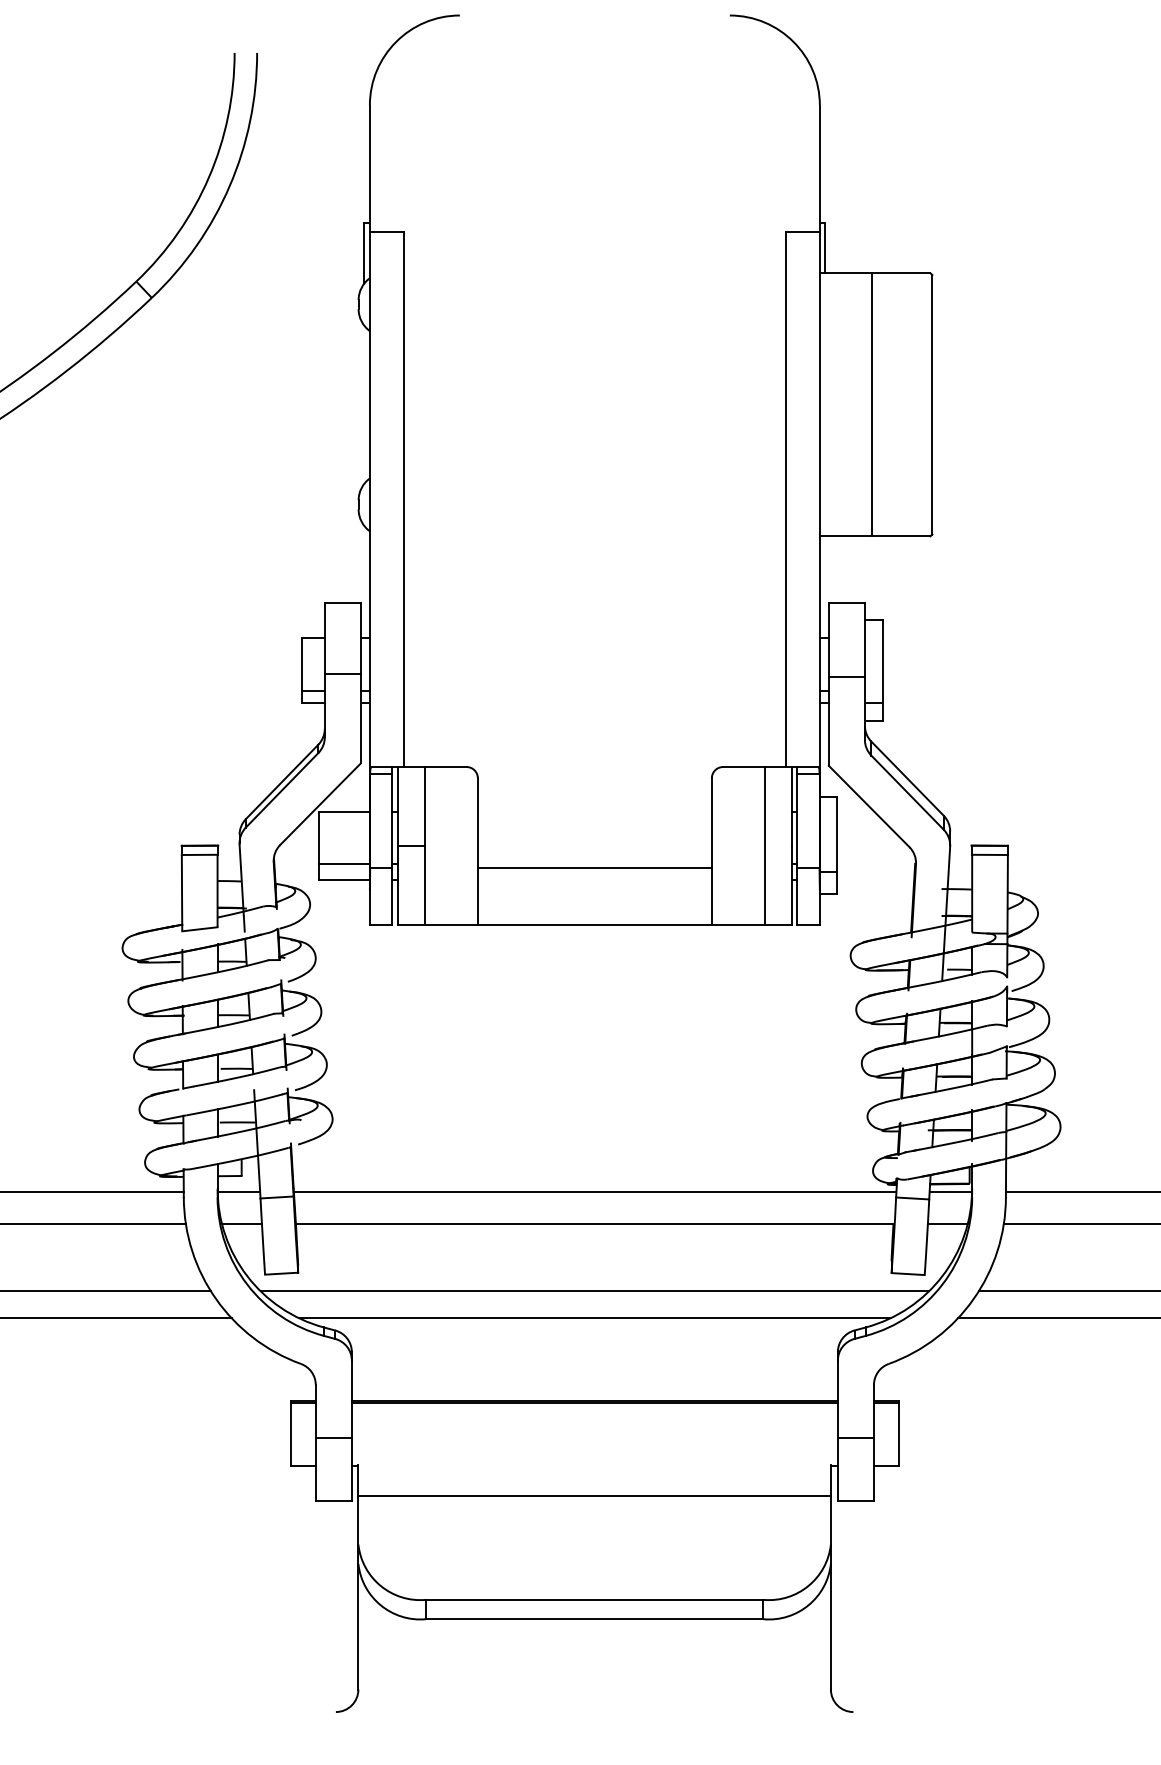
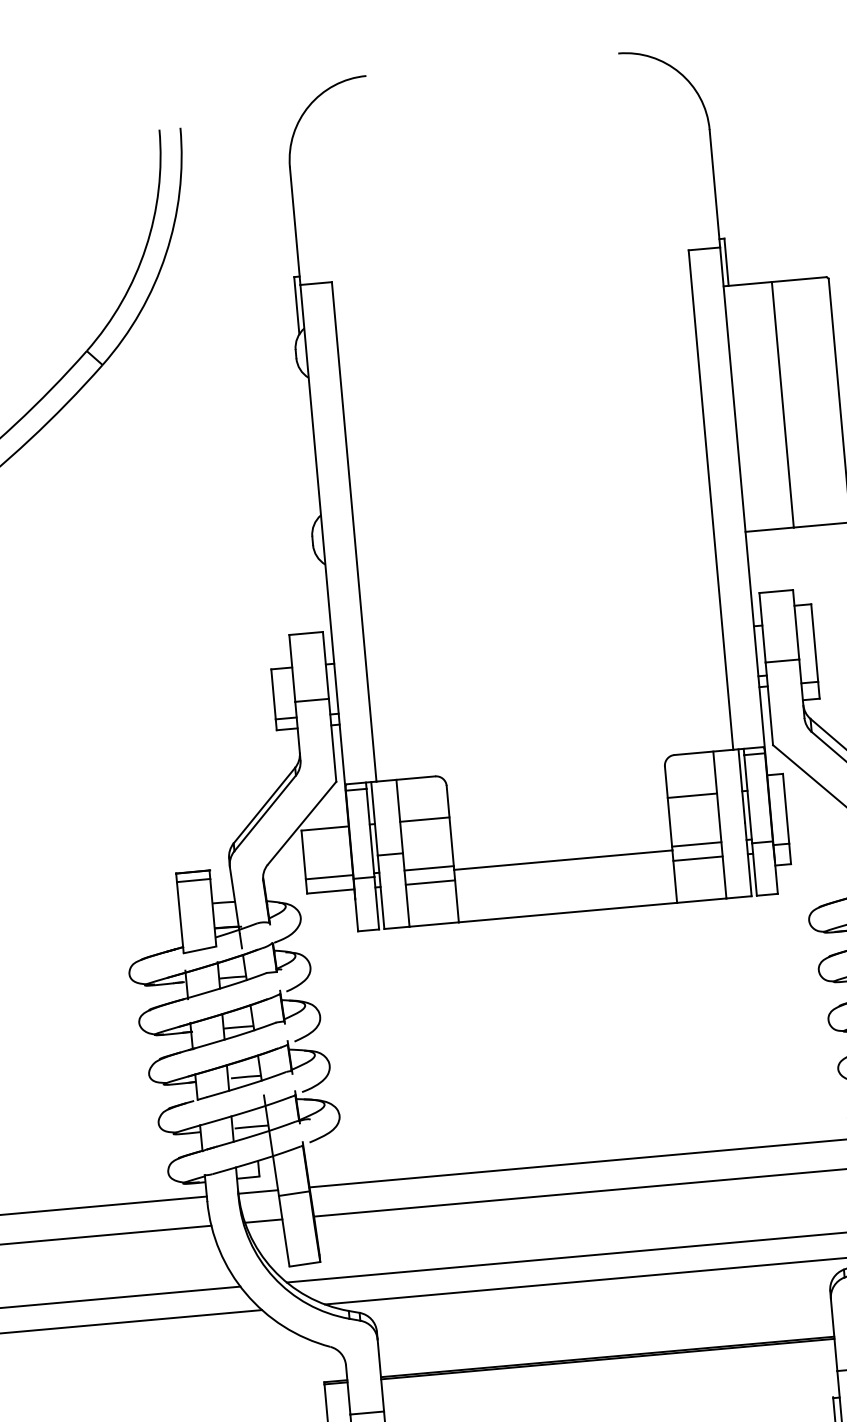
line: (451, 812) -> (424, 820), added
line: (737, 812) -> (691, 796), added
line: (451, 864) -> (429, 868), added
line: (737, 864) -> (696, 844), added
line: (451, 879) -> (430, 882), added
line: (737, 879) -> (697, 858), added

